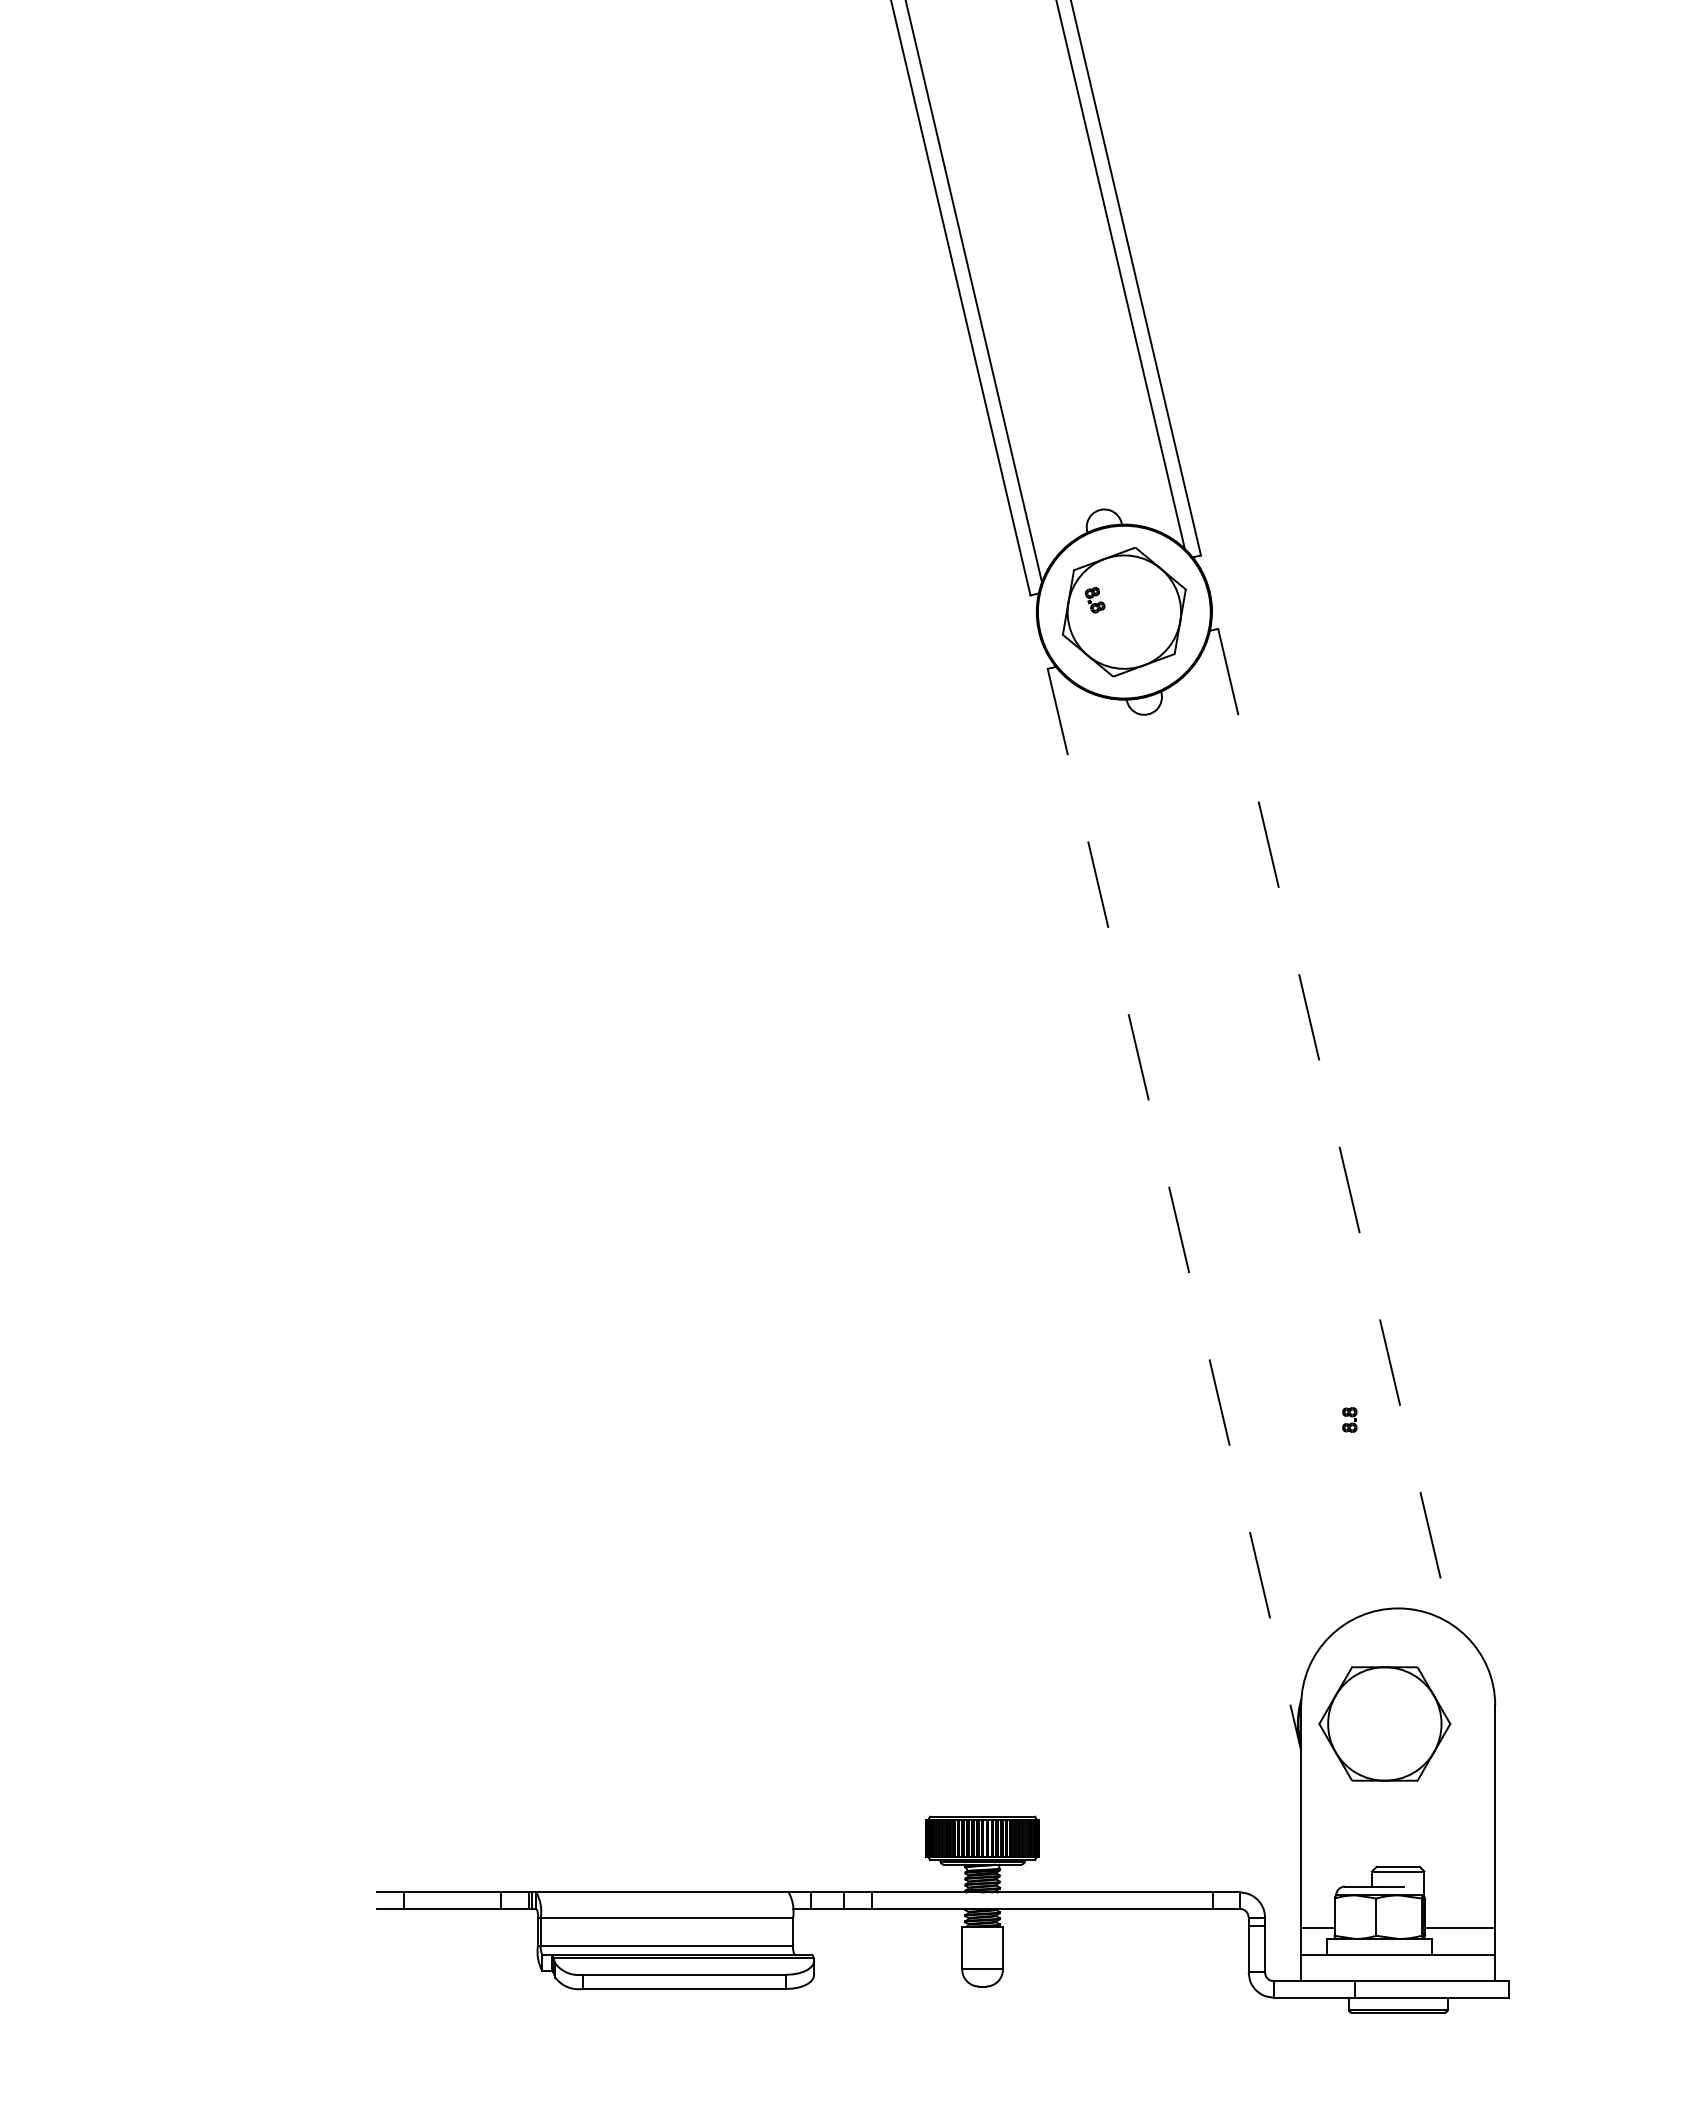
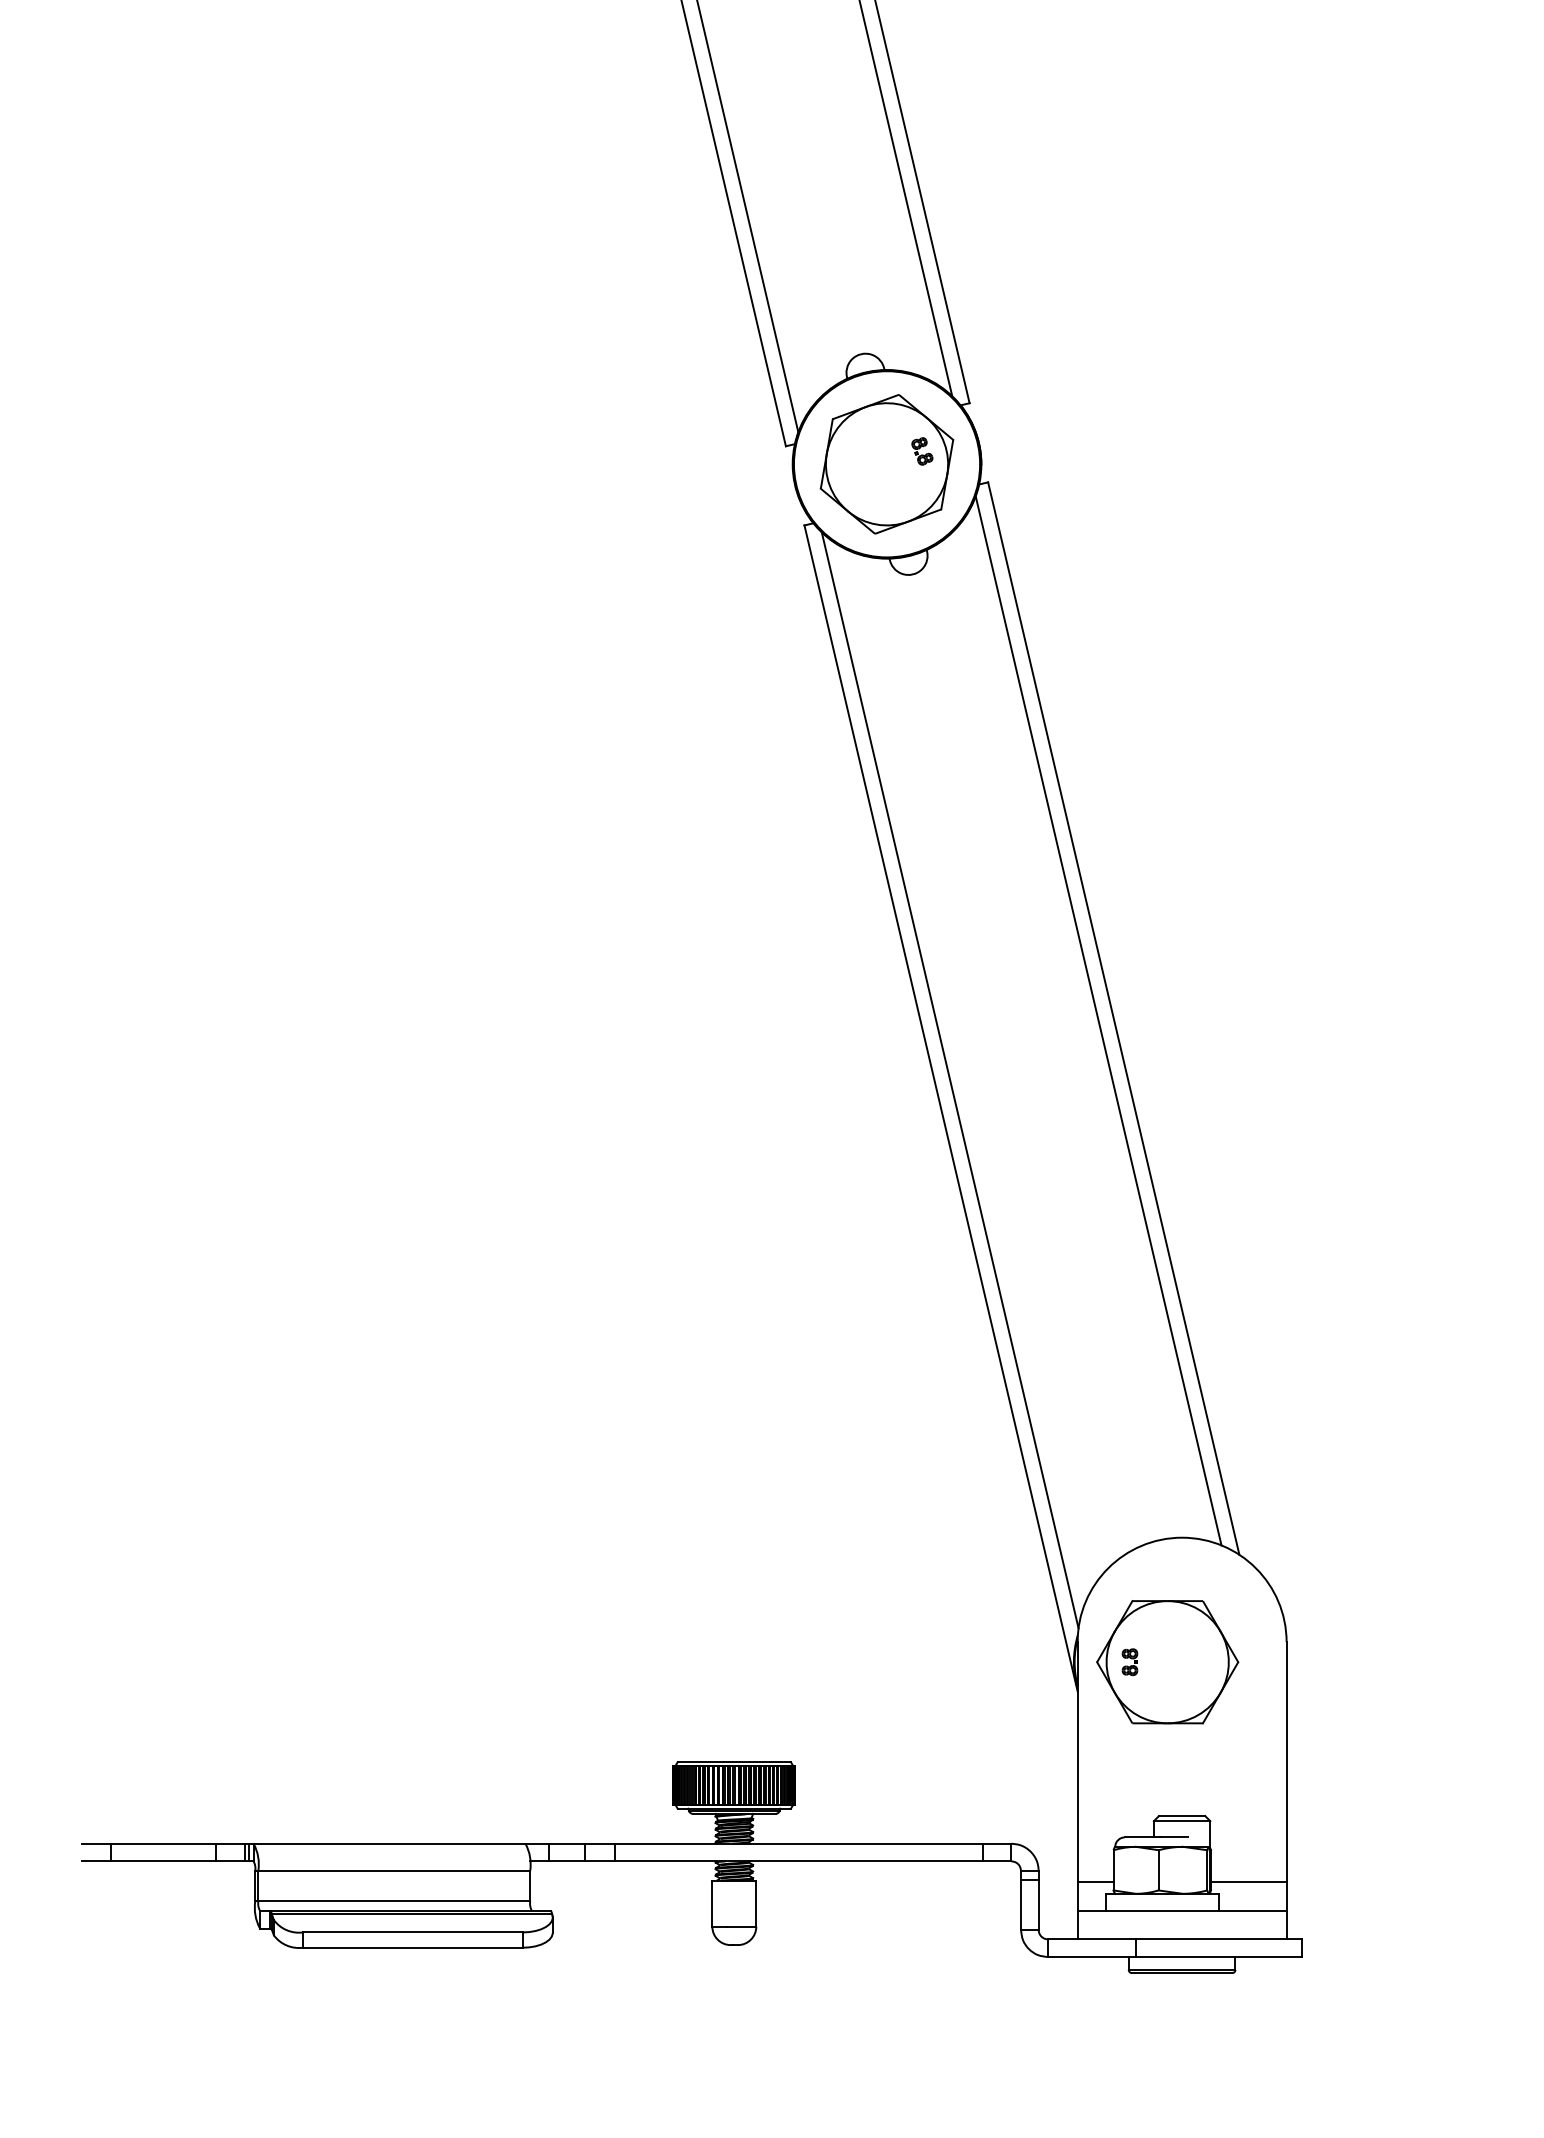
part: (1094, 600) -> (921, 451), moved
line: (1334, 1127) -> (1113, 1019), dashed -> solid
line: (1320, 1128) -> (1098, 1020), added
line: (1182, 1183) -> (949, 1079), added
line: (1174, 1209) -> (941, 1107), dashed -> solid
part: (1349, 1419) -> (1129, 1661), moved

